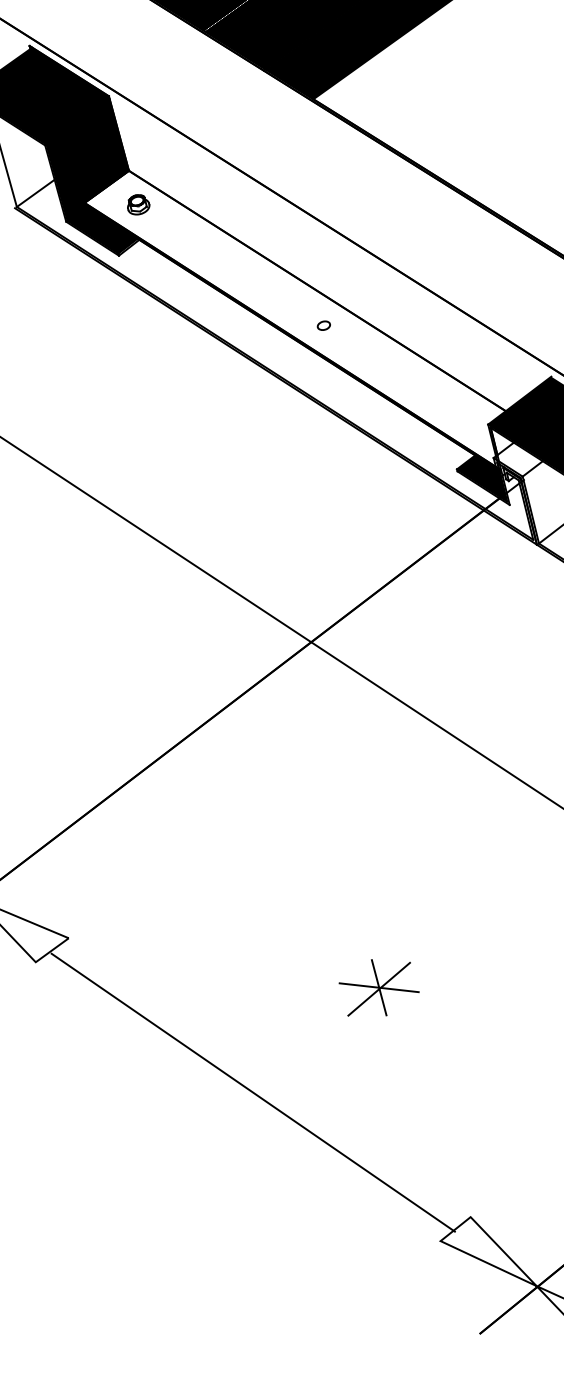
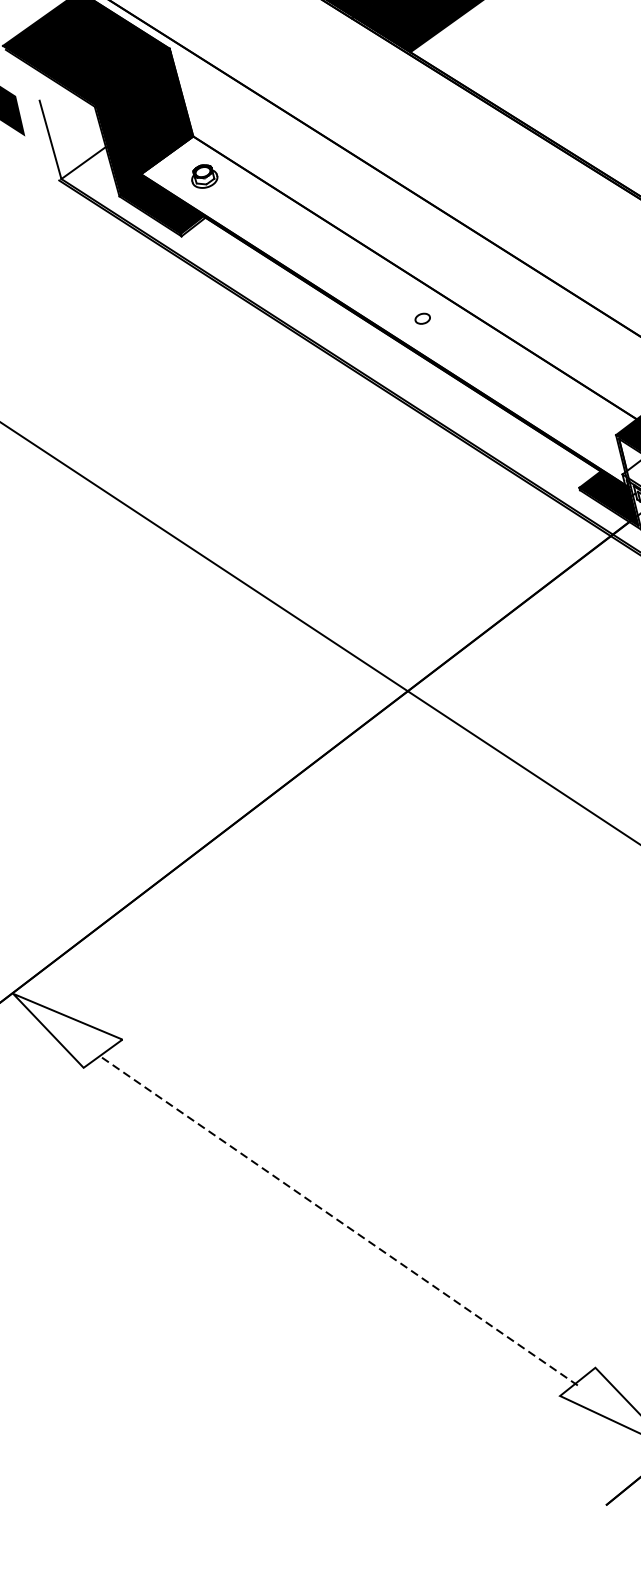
part: (378, 987) -> (486, 1097), removed
line: (253, 1092) -> (339, 1221), solid -> dashed

